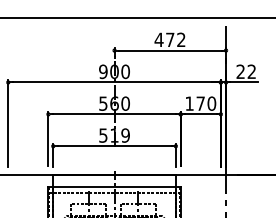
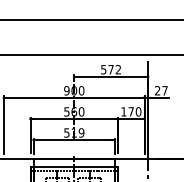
text: (158, 39) -> (103, 69), 472 -> 572
text: (251, 71) -> (164, 90), 22 -> 27

